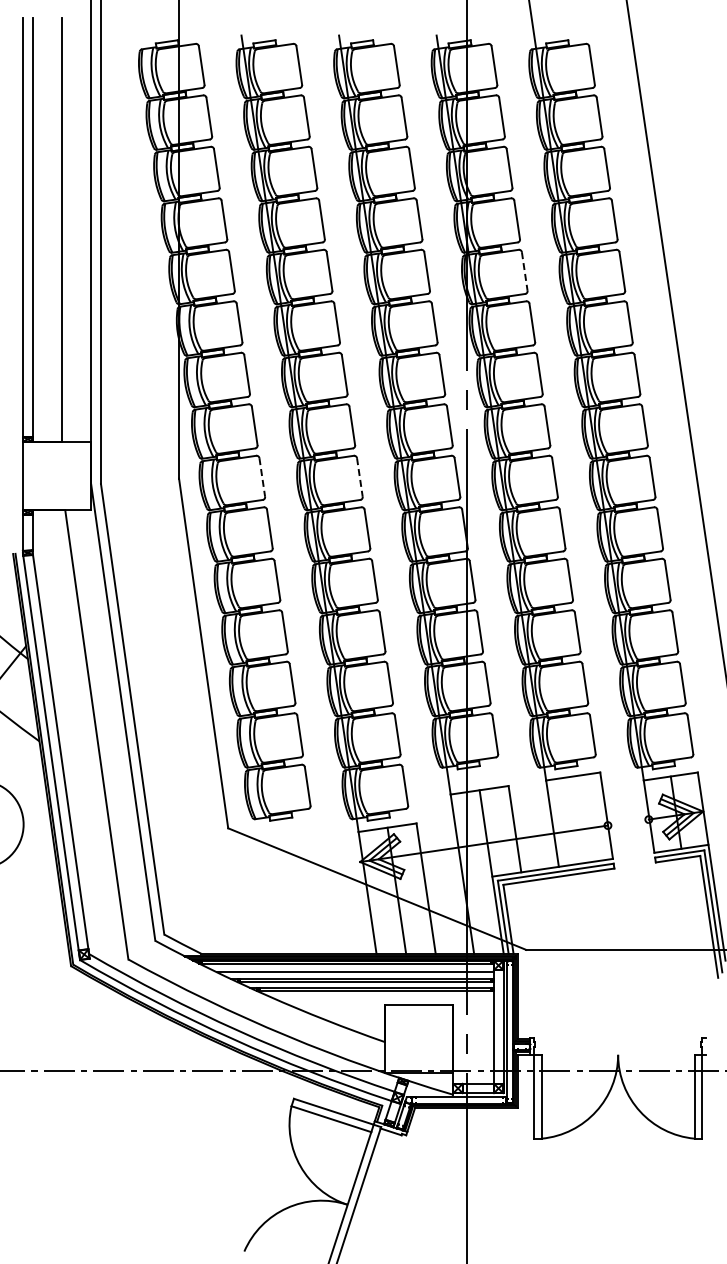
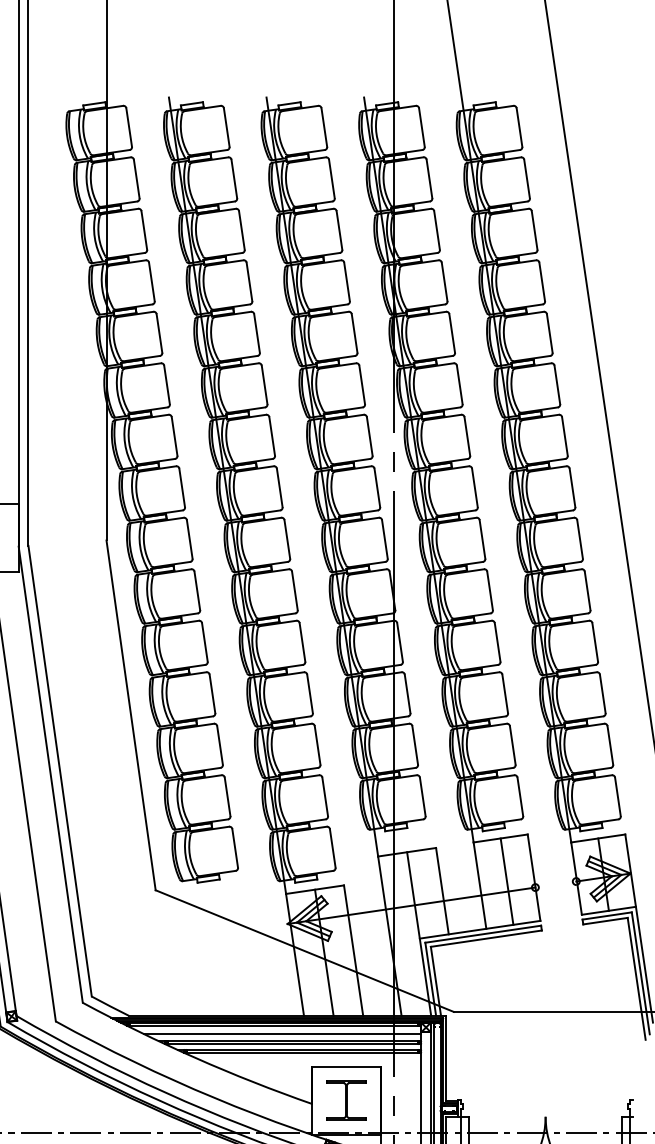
line: (524, 271) -> (451, 333), dashed -> solid
line: (262, 477) -> (189, 539), dashed -> solid
line: (359, 477) -> (286, 539), dashed -> solid
line: (579, 819) -> (506, 881), added
part: (419, 1038) -> (346, 1100), added

